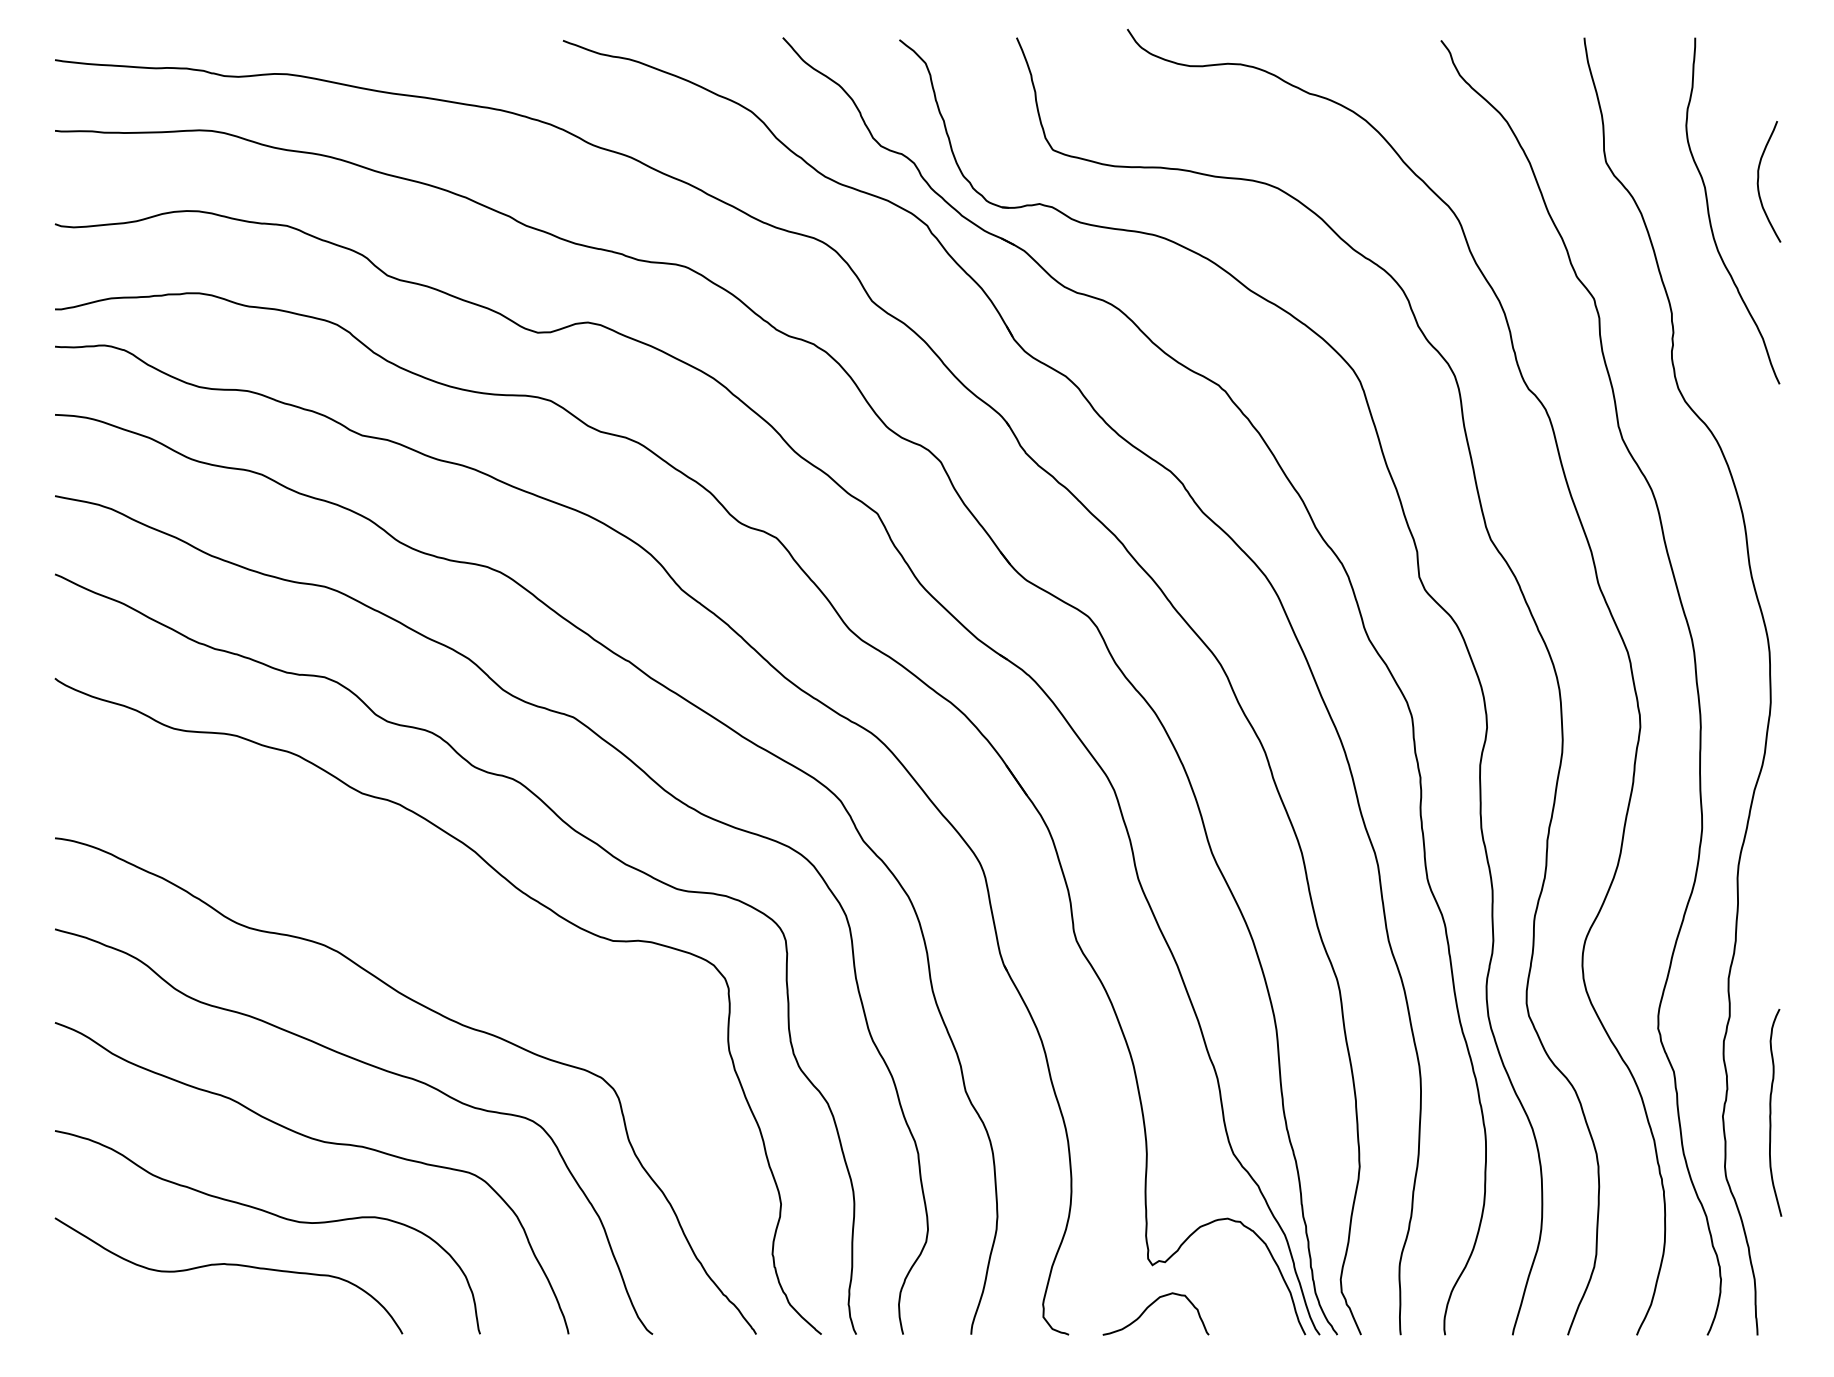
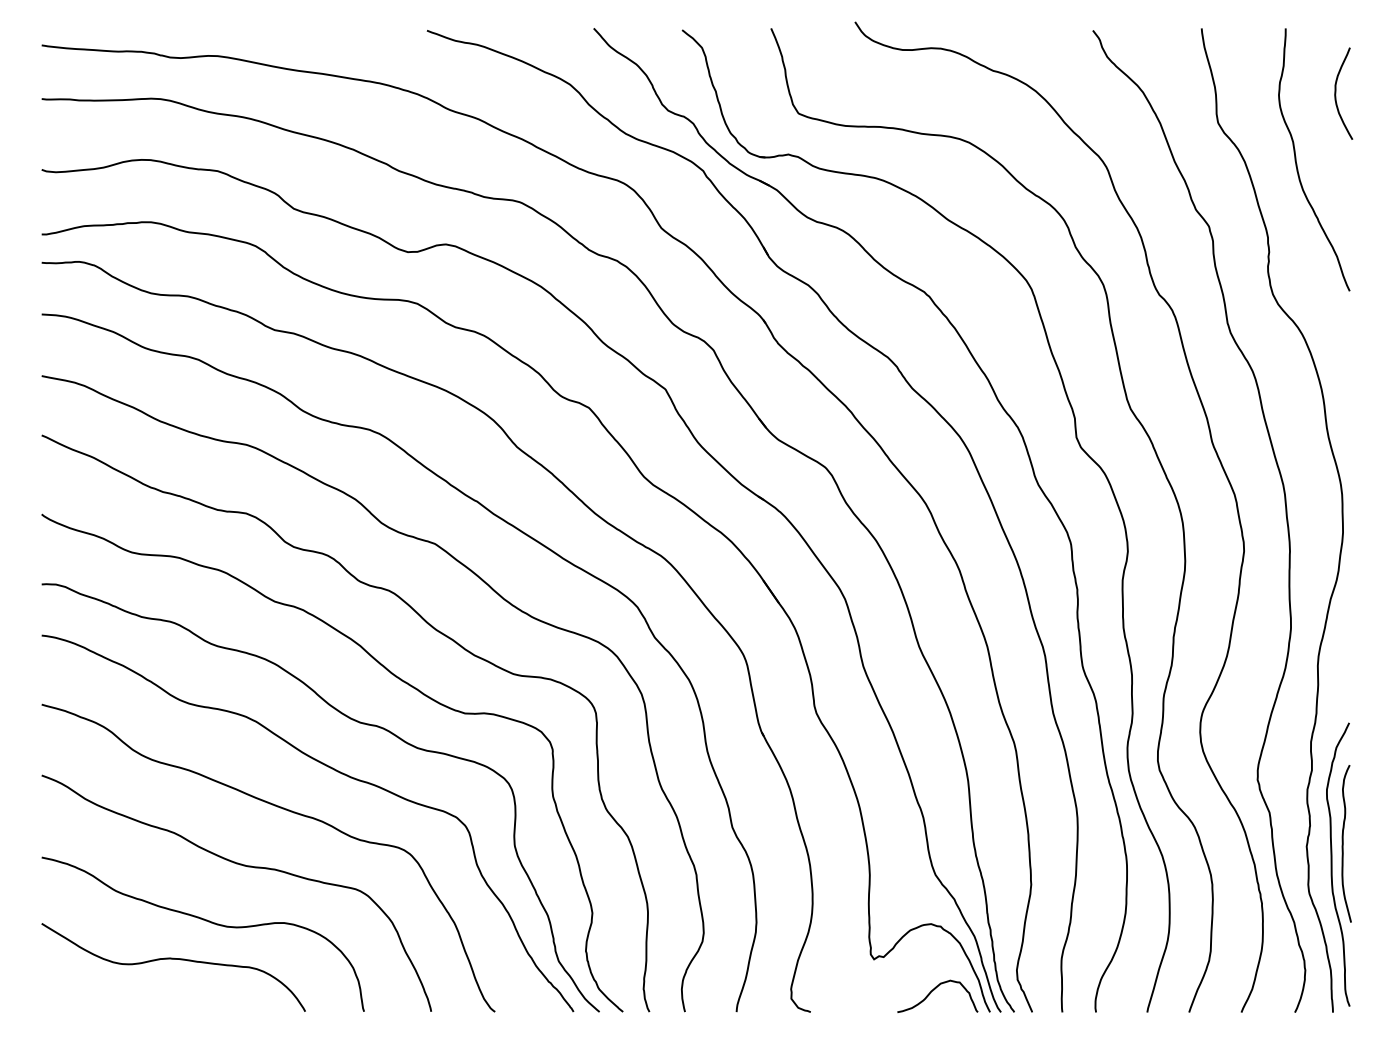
curve: (1759, 181) -> (1336, 93), moved
curve: (467, 951) -> (354, 721), added
curve: (1756, 1140) -> (1332, 864), added
curve: (1151, 1306) -> (934, 990), moved

